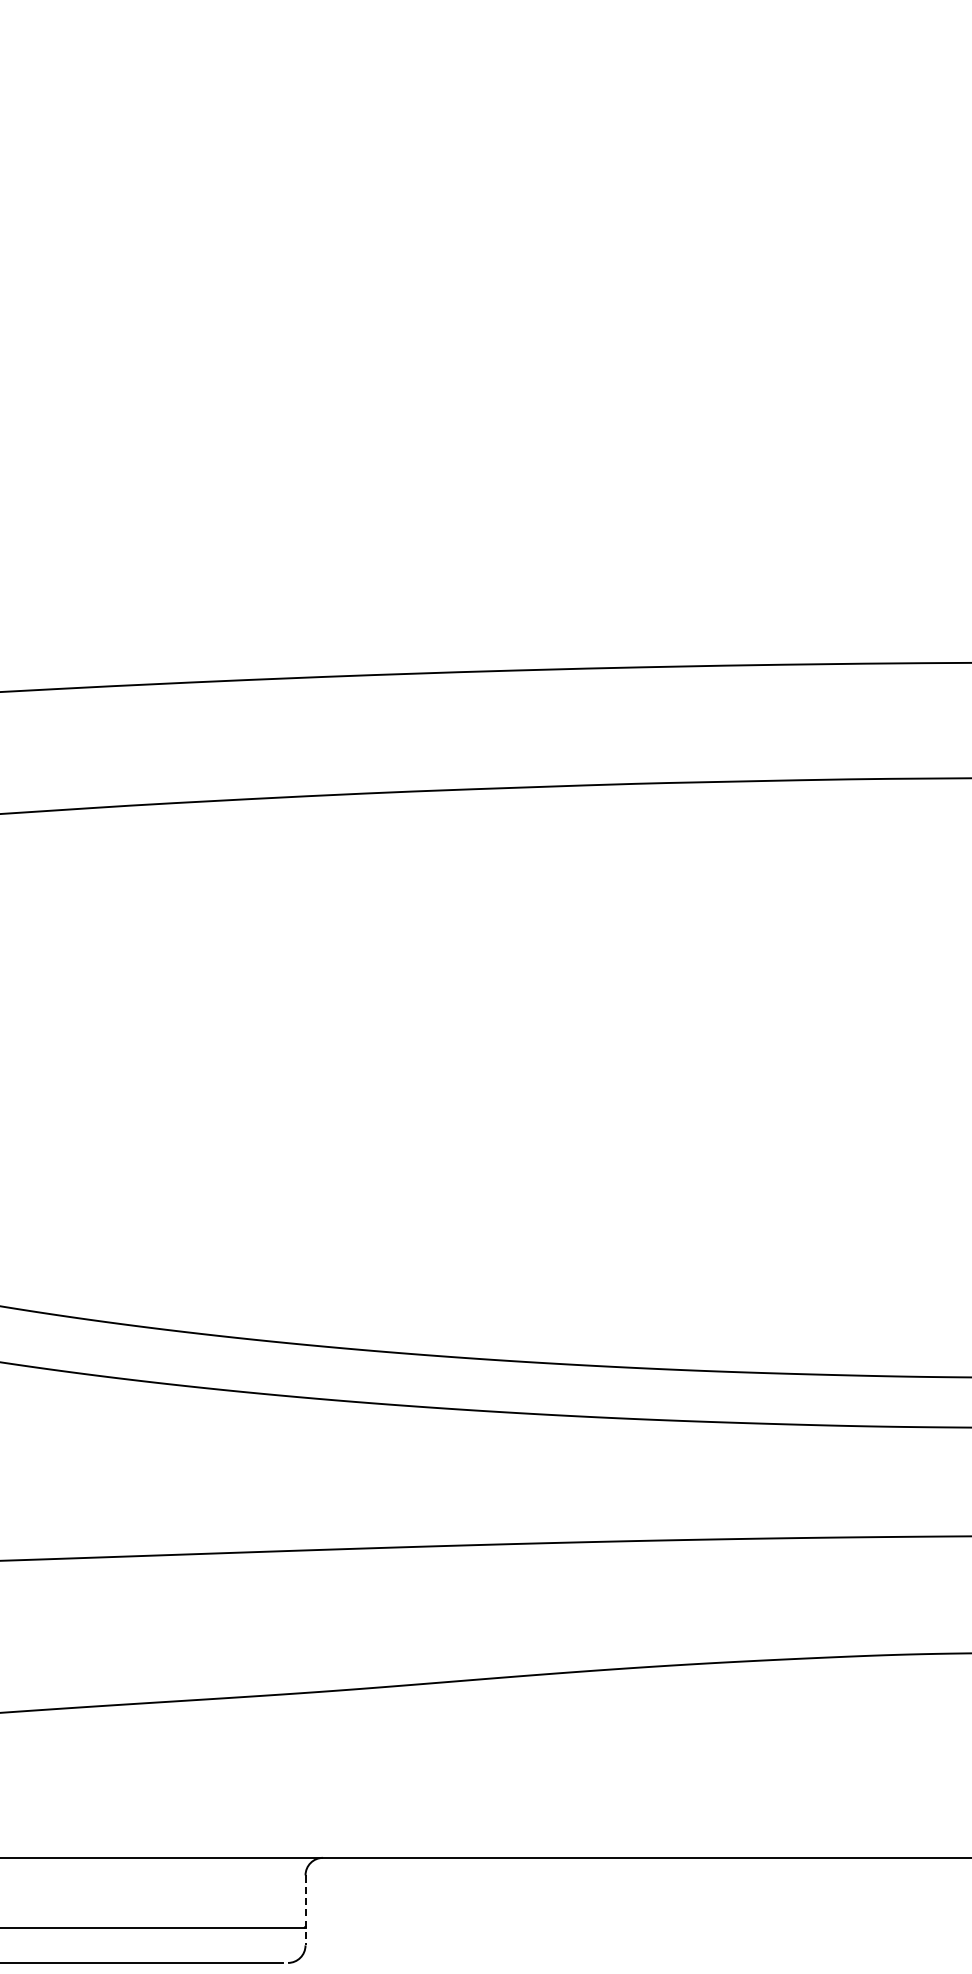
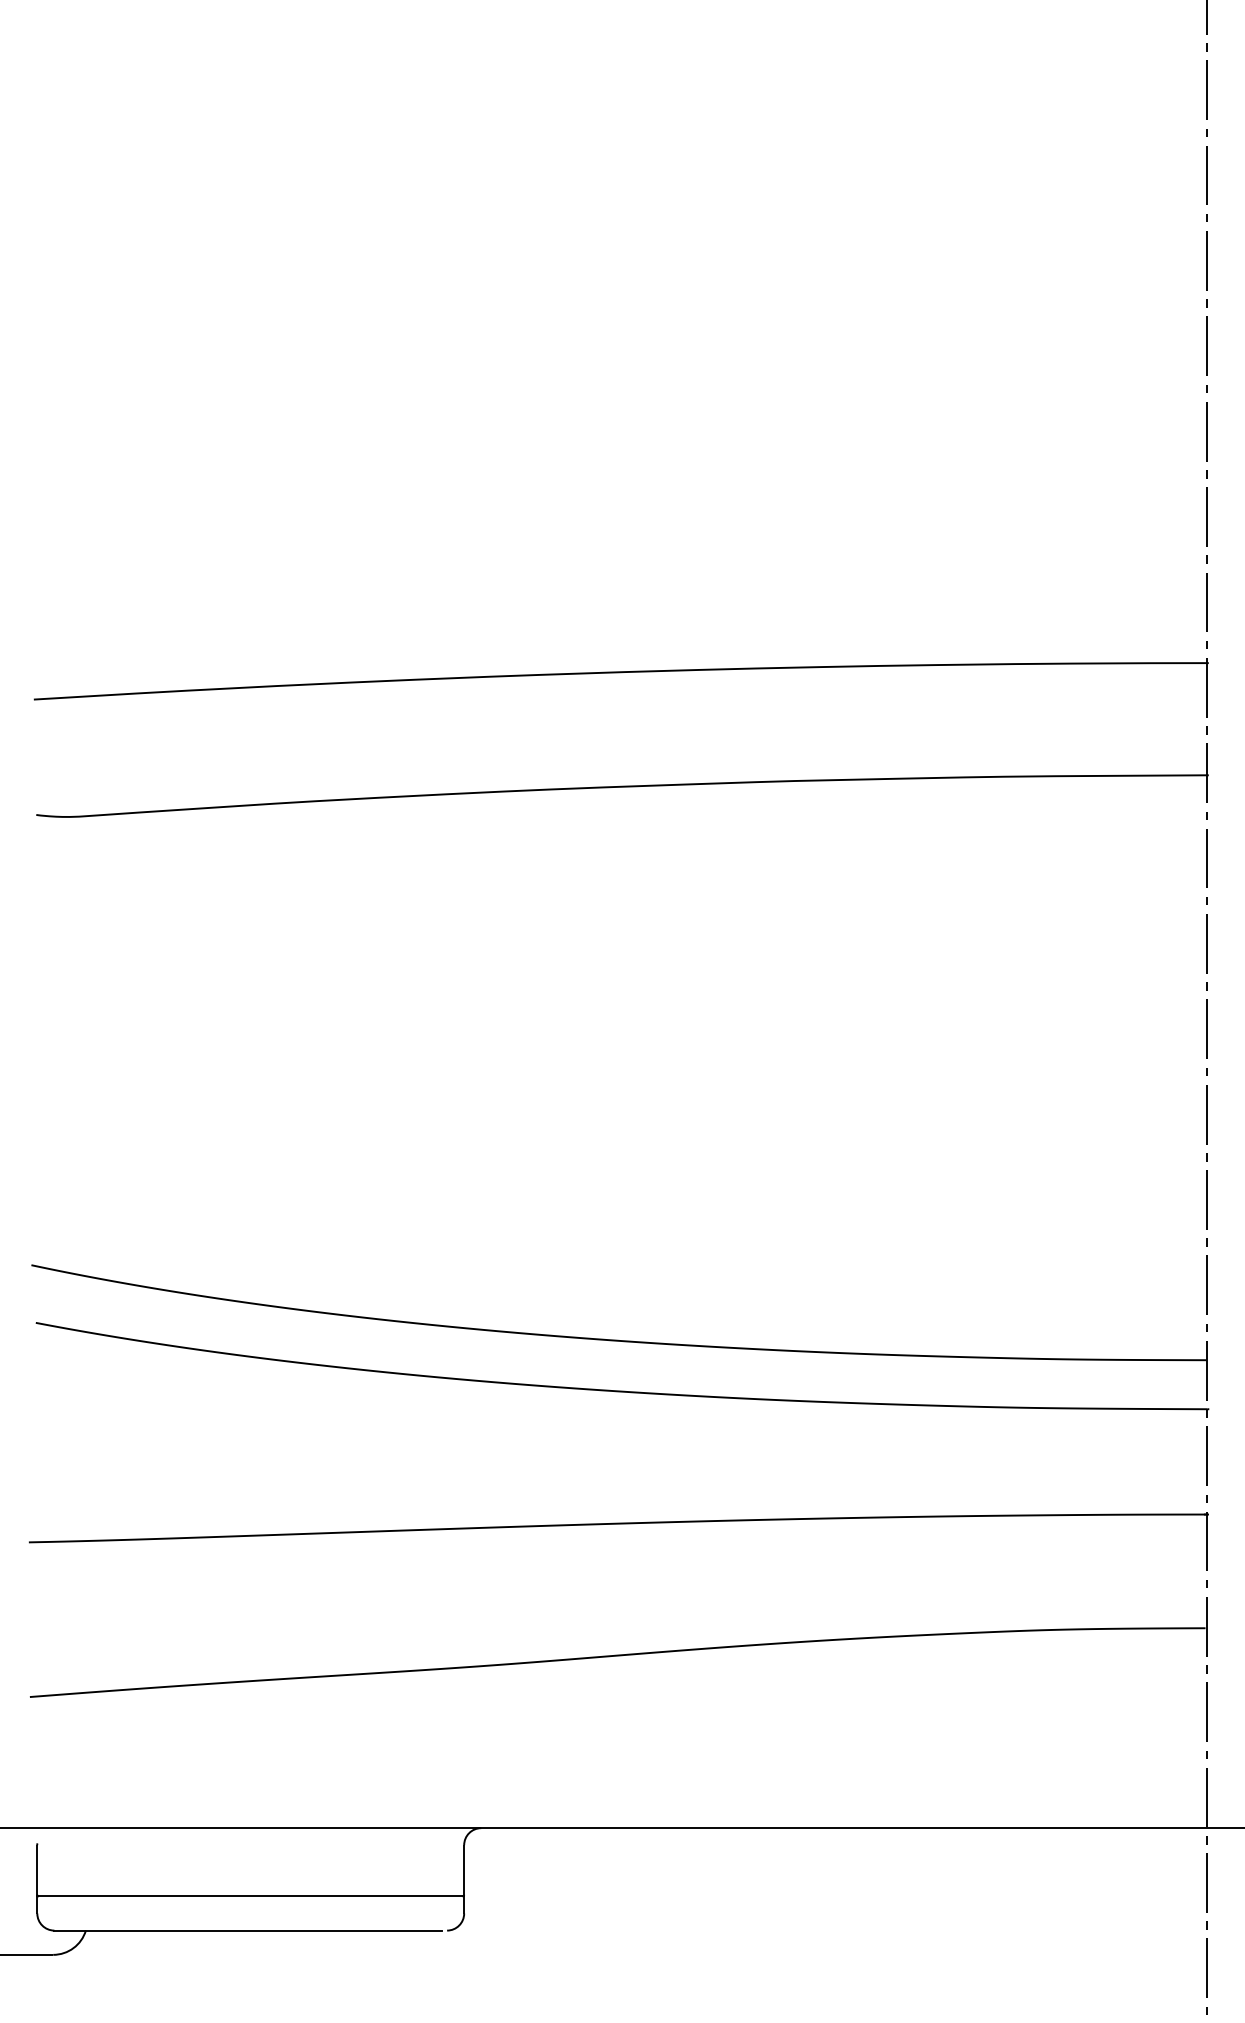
line: (305, 1910) -> (464, 1879), dashed -> solid

